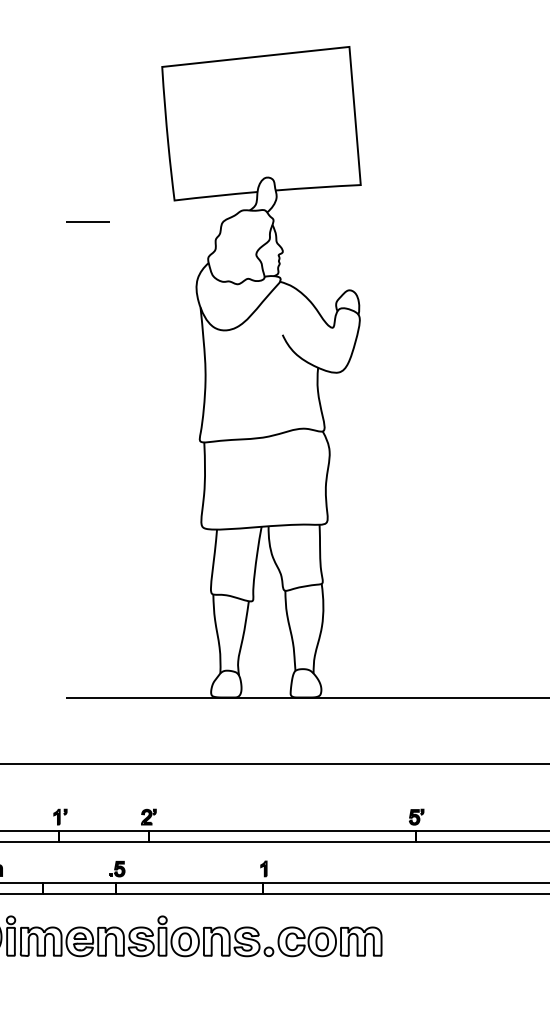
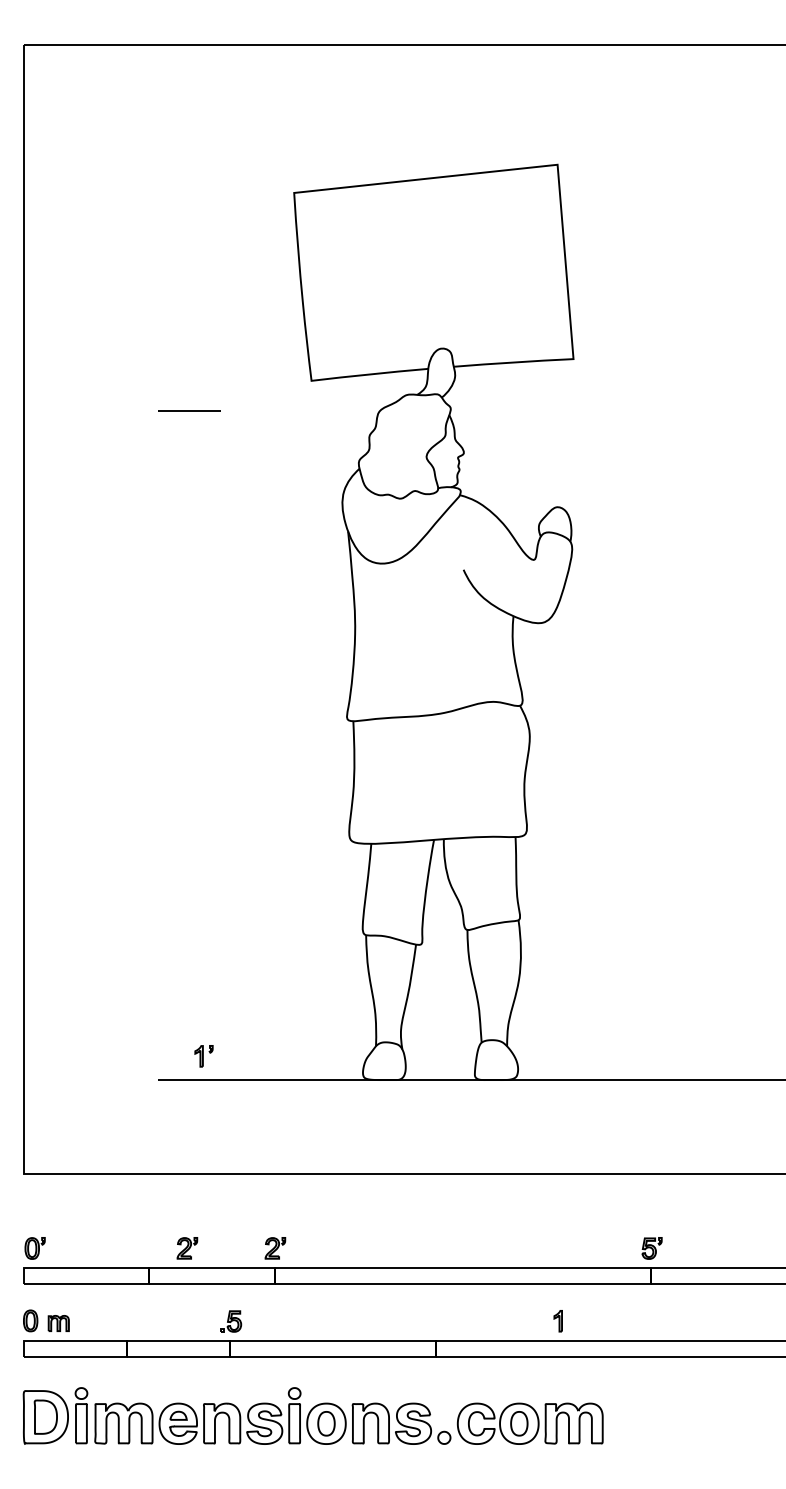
part: (60, 817) -> (203, 1056), moved
part: (86, 817) -> (187, 1248), added
part: (263, 869) -> (557, 1321), moved

